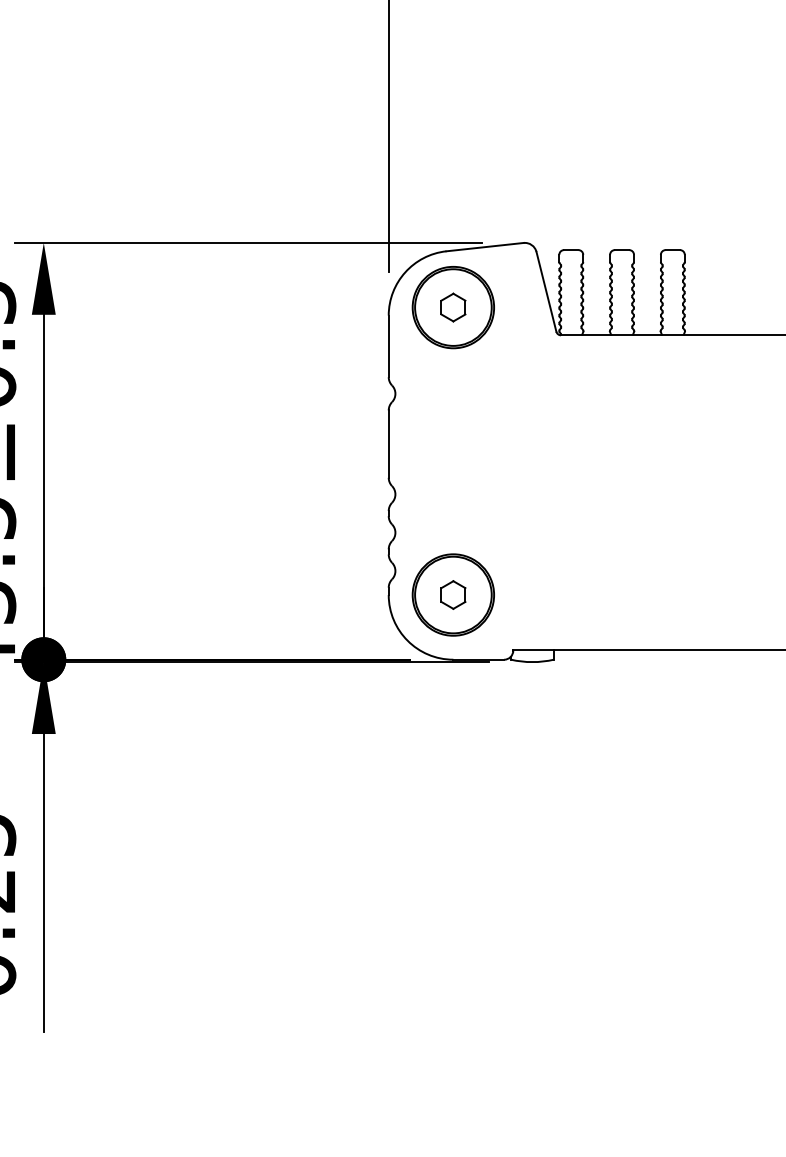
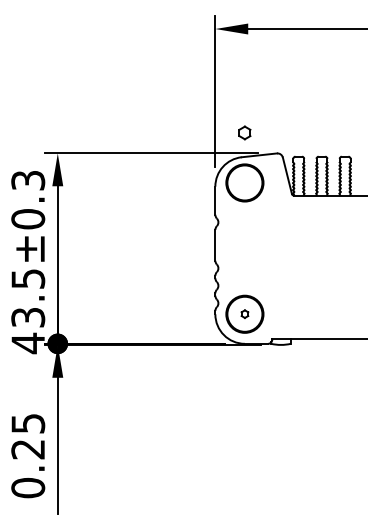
part: (452, 306) -> (244, 132), moved
part: (452, 593) -> (244, 313), size x0.6

